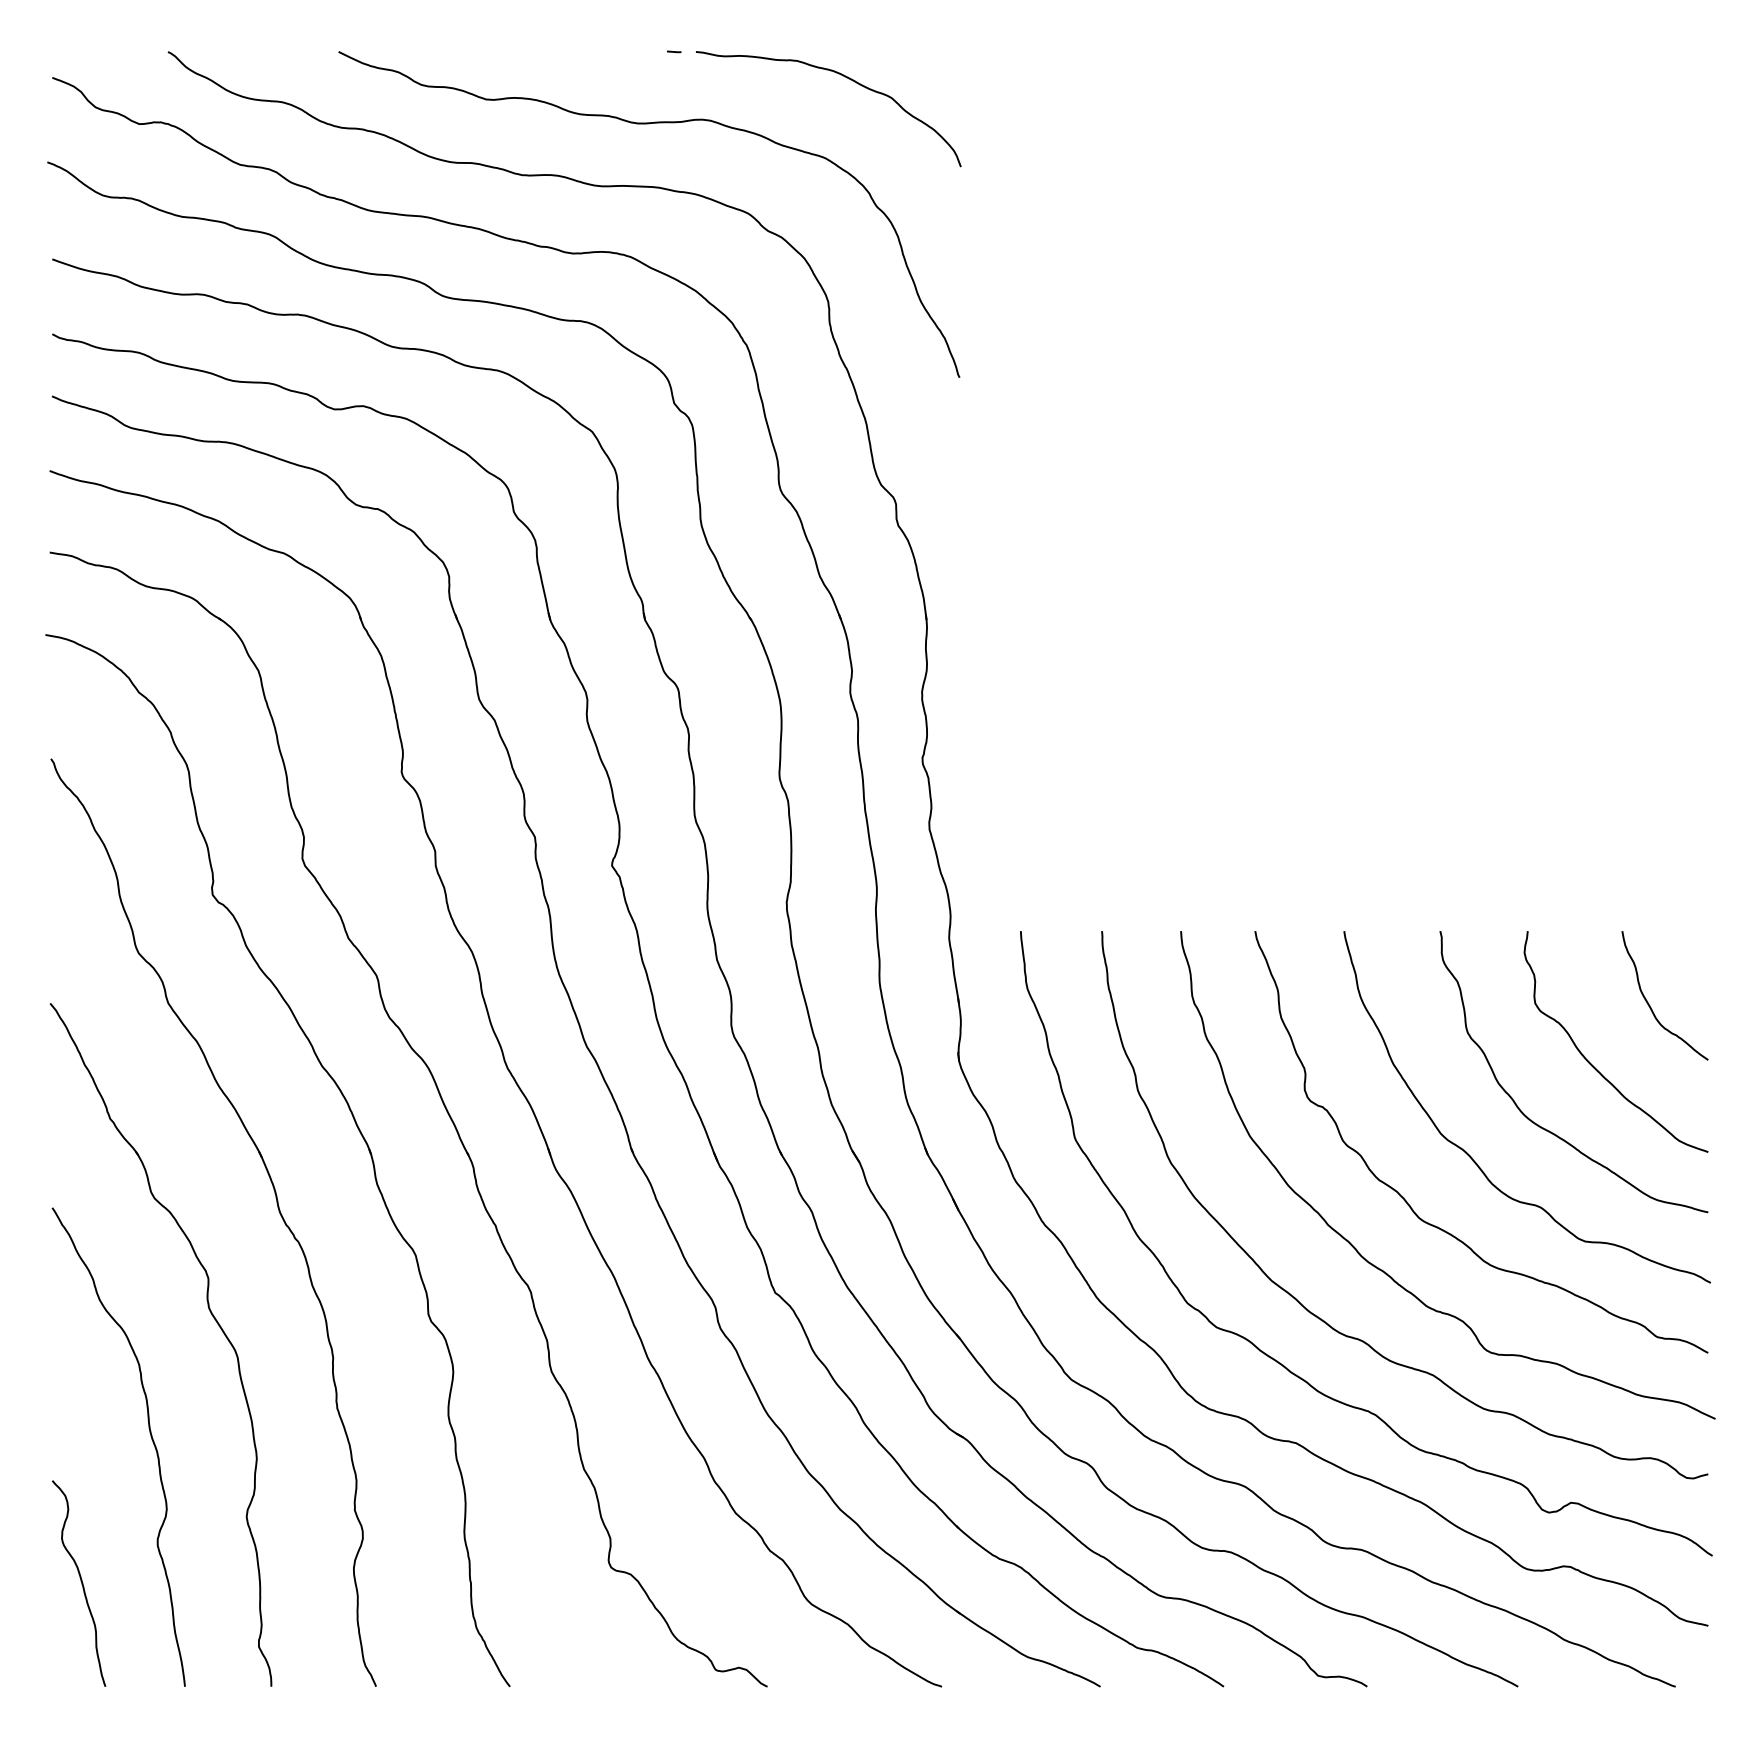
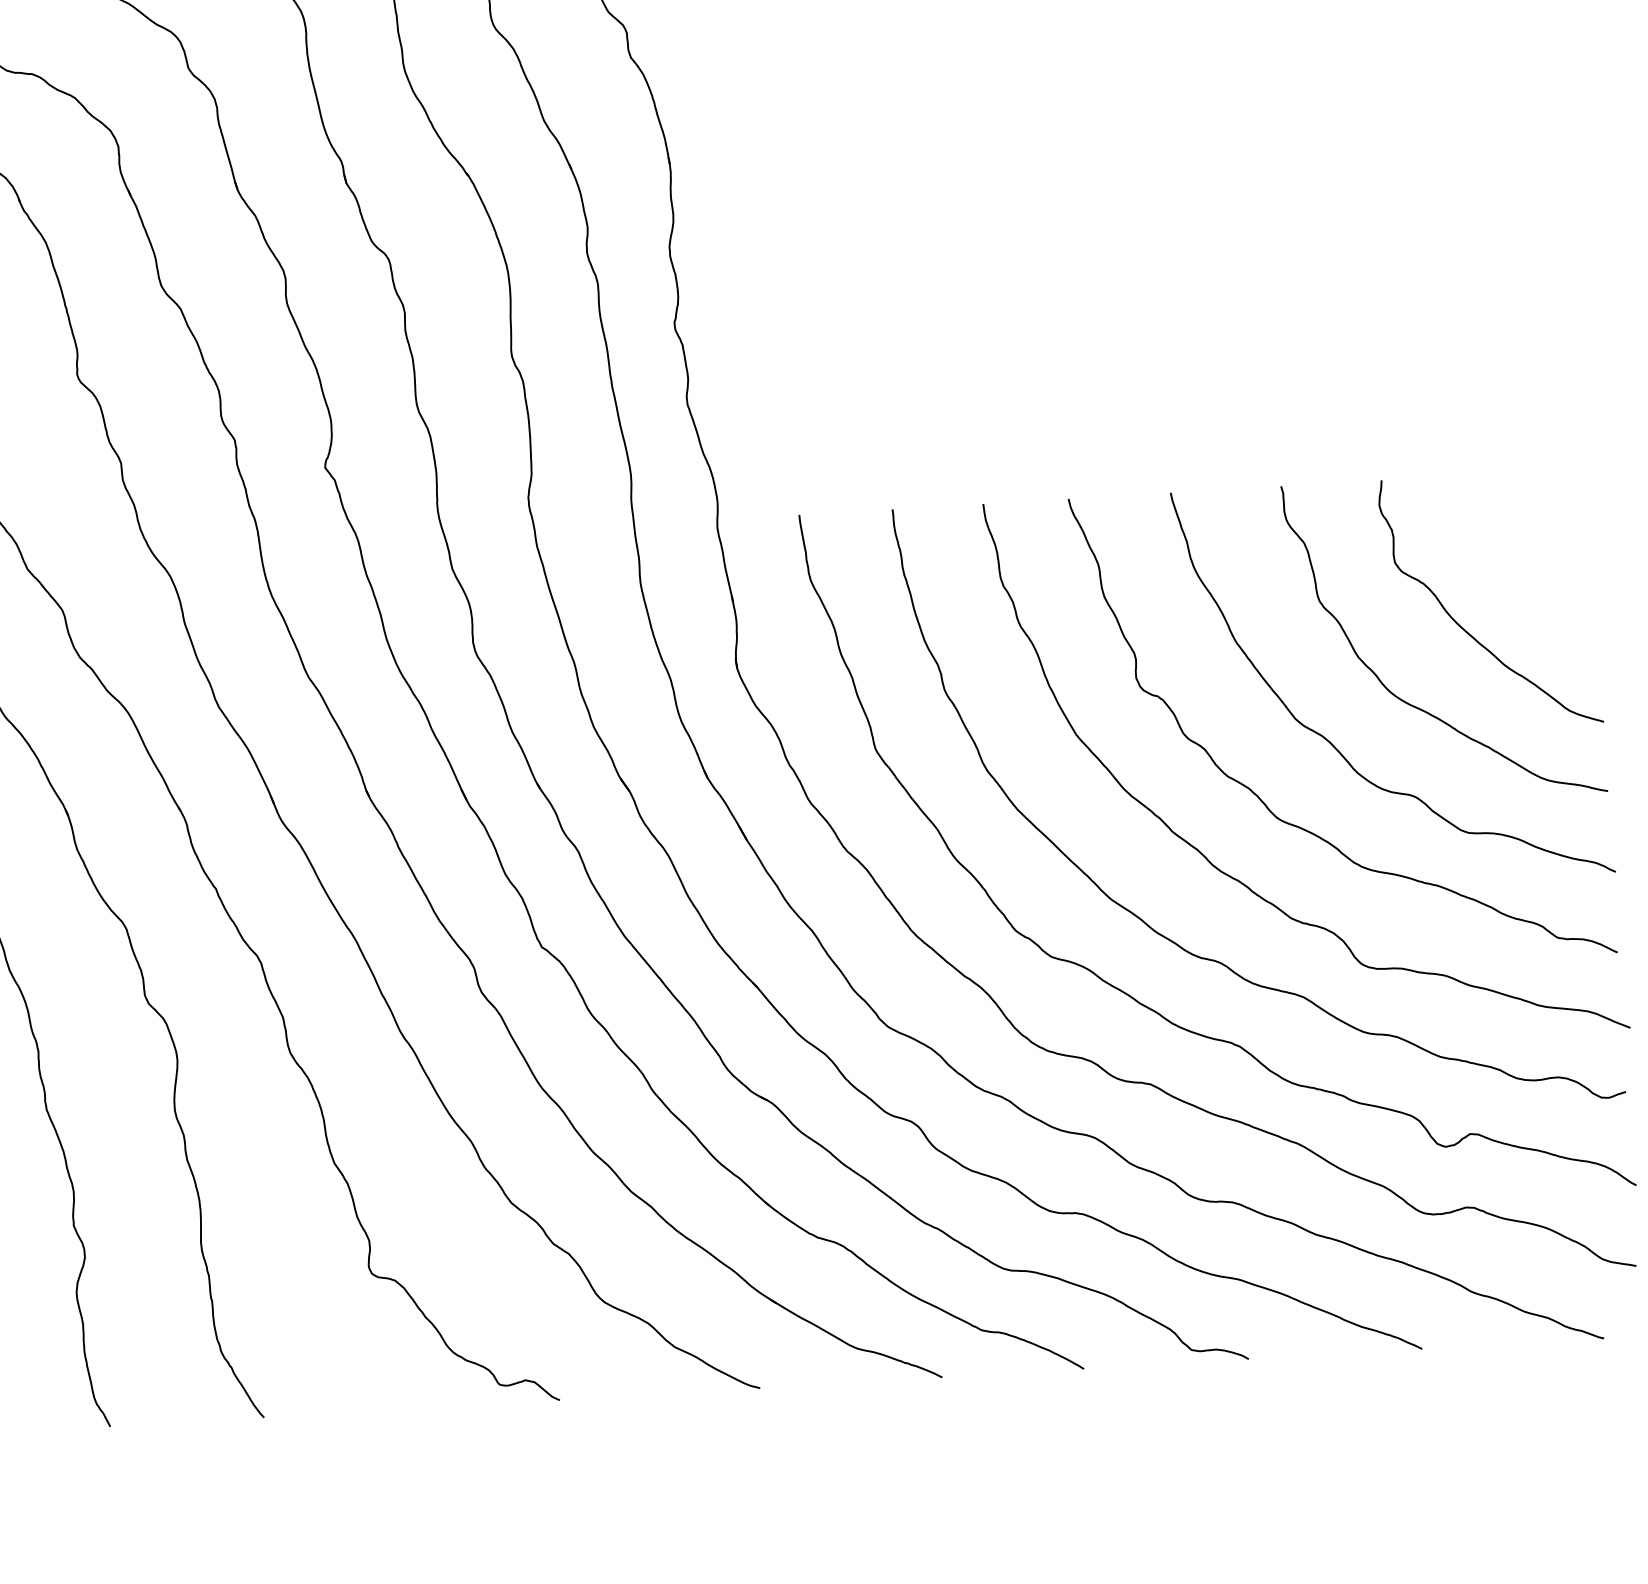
curve: (1650, 1005) -> (1527, 557), removed

